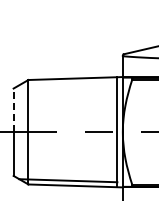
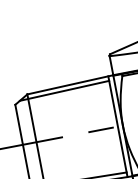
line: (68, 83) -> (64, 90), added
line: (13, 110) -> (19, 124), dashed -> solid

